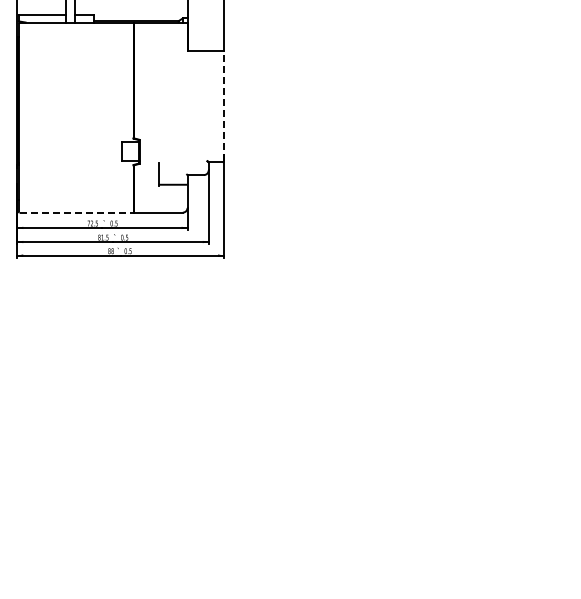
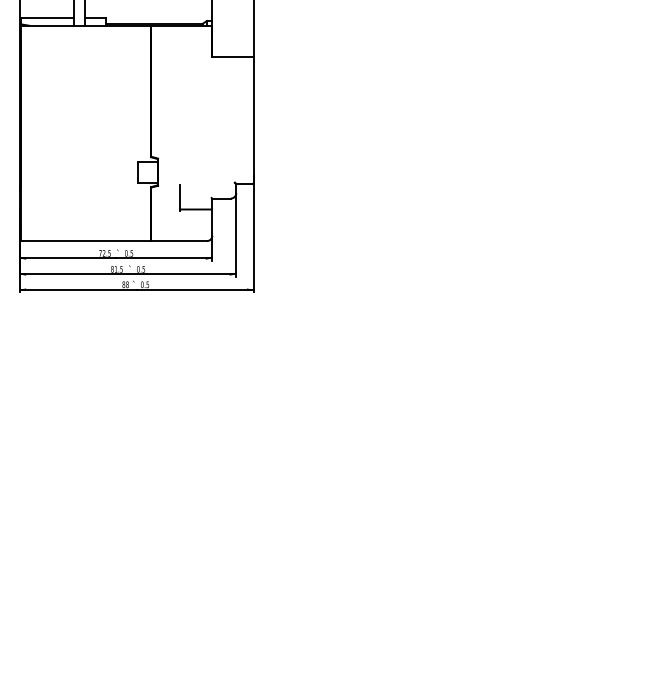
line: (223, 105) -> (253, 119), dashed -> solid
line: (76, 212) -> (86, 240), dashed -> solid

